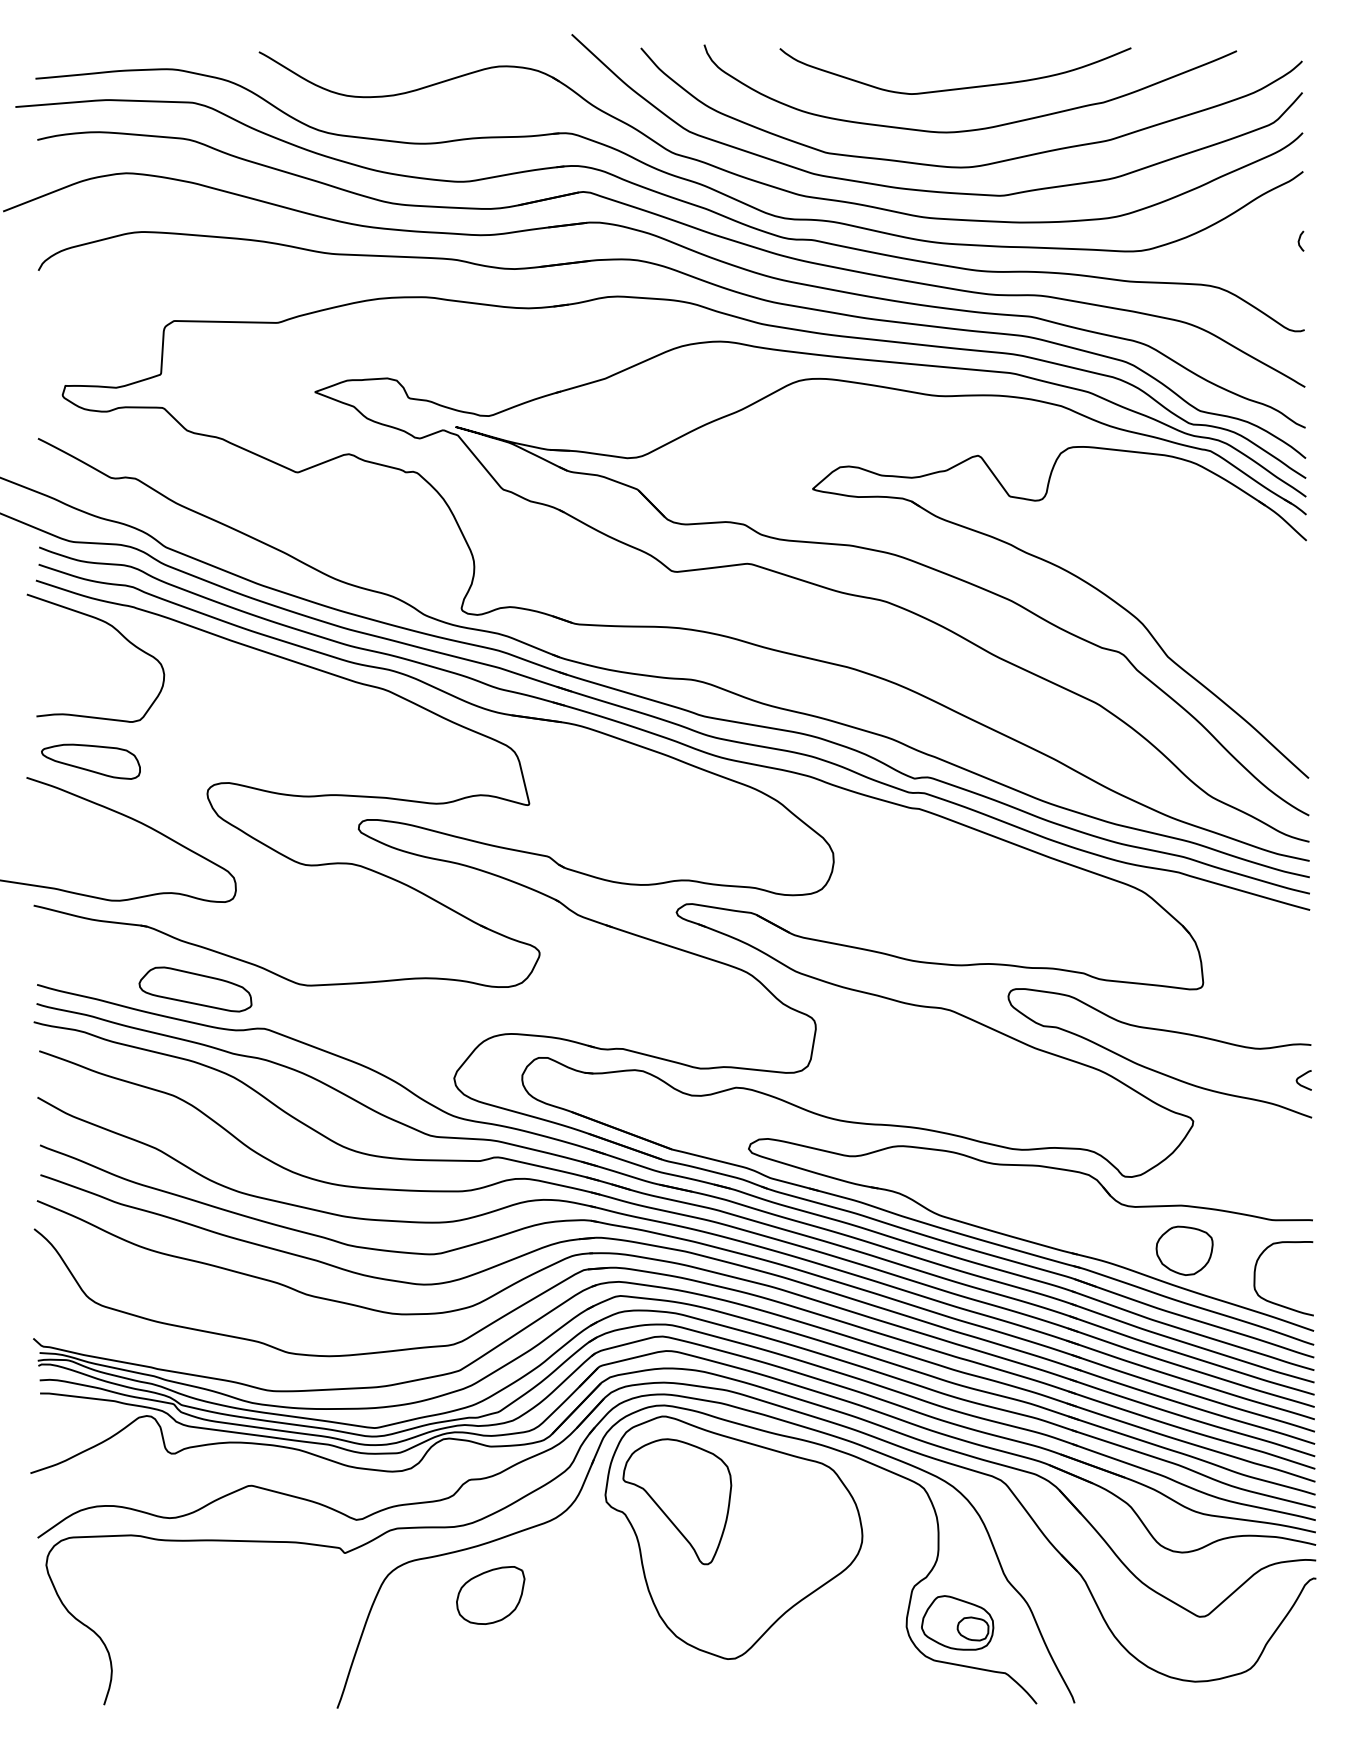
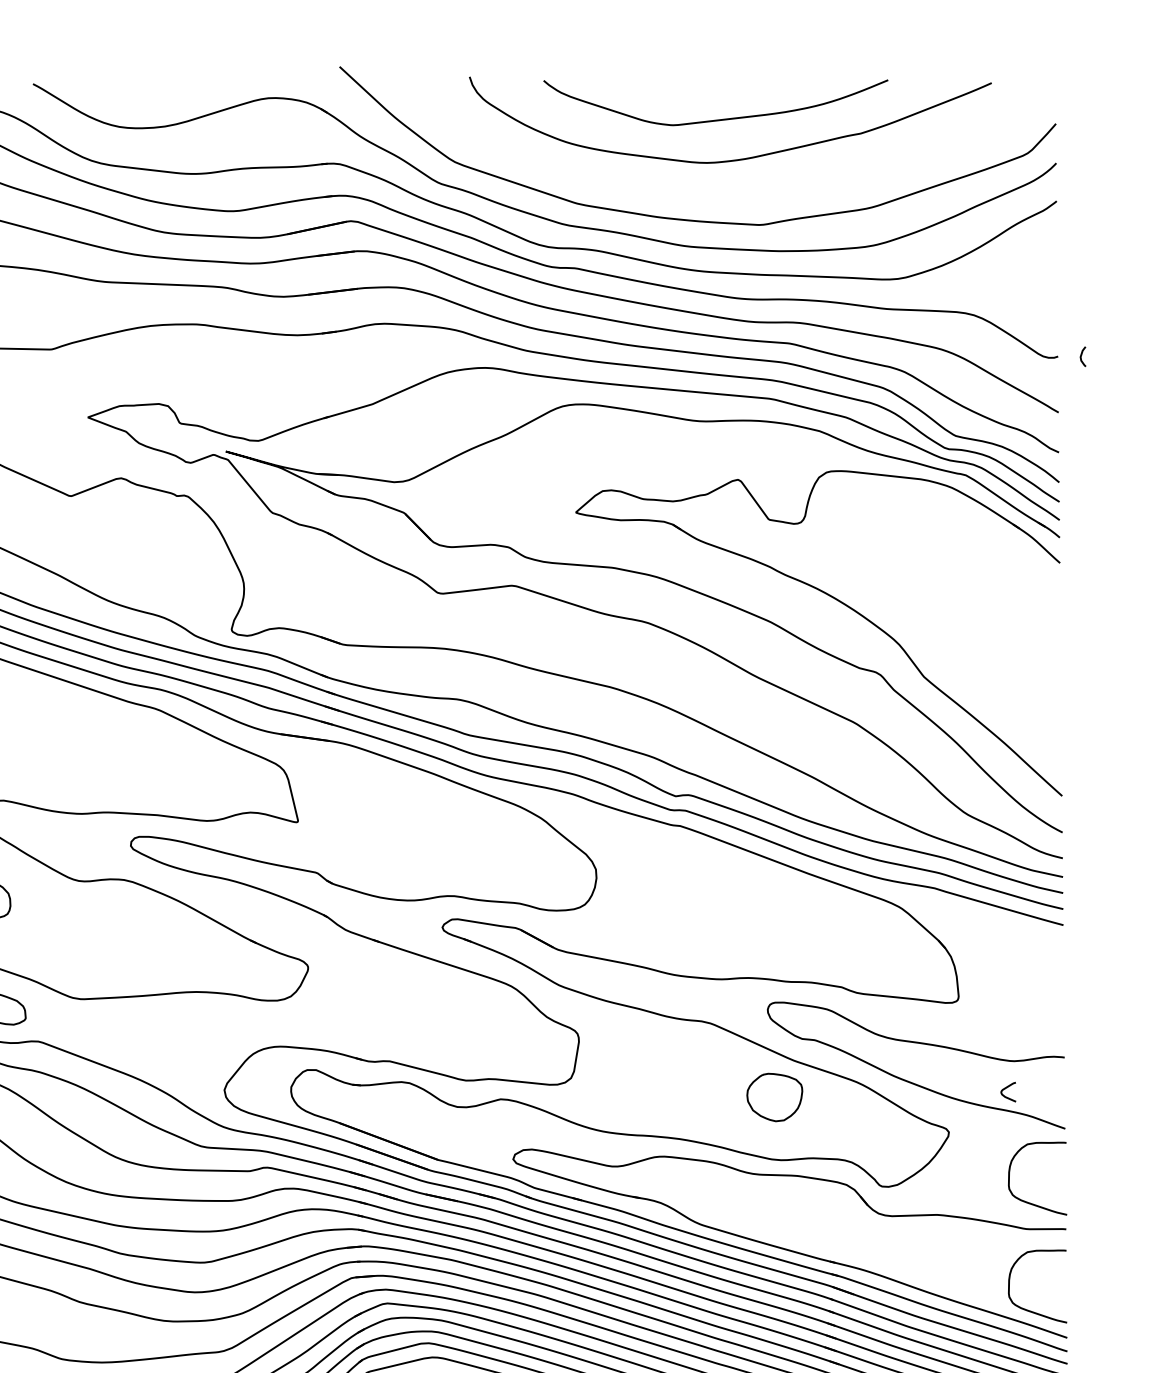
curve: (980, 164) -> (740, 194), removed
curve: (1300, 239) -> (1082, 355), moved
curve: (1301, 1077) -> (1006, 1089), moved
curve: (1272, 1191) -> (1026, 1201), added
part: (1184, 1250) -> (774, 1097), moved

